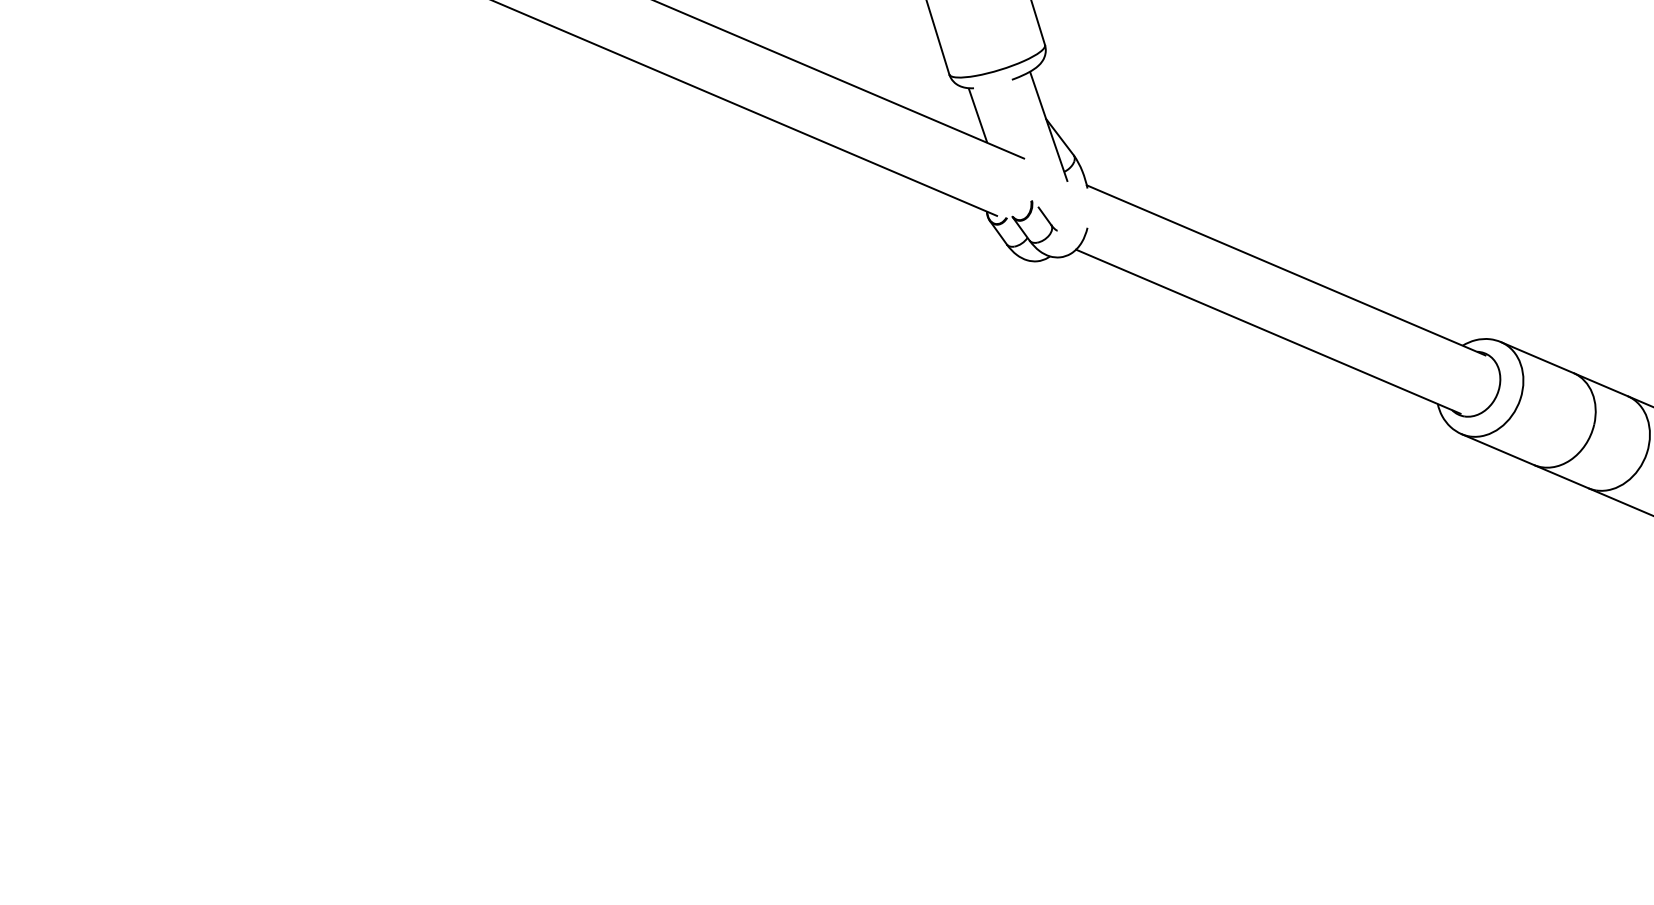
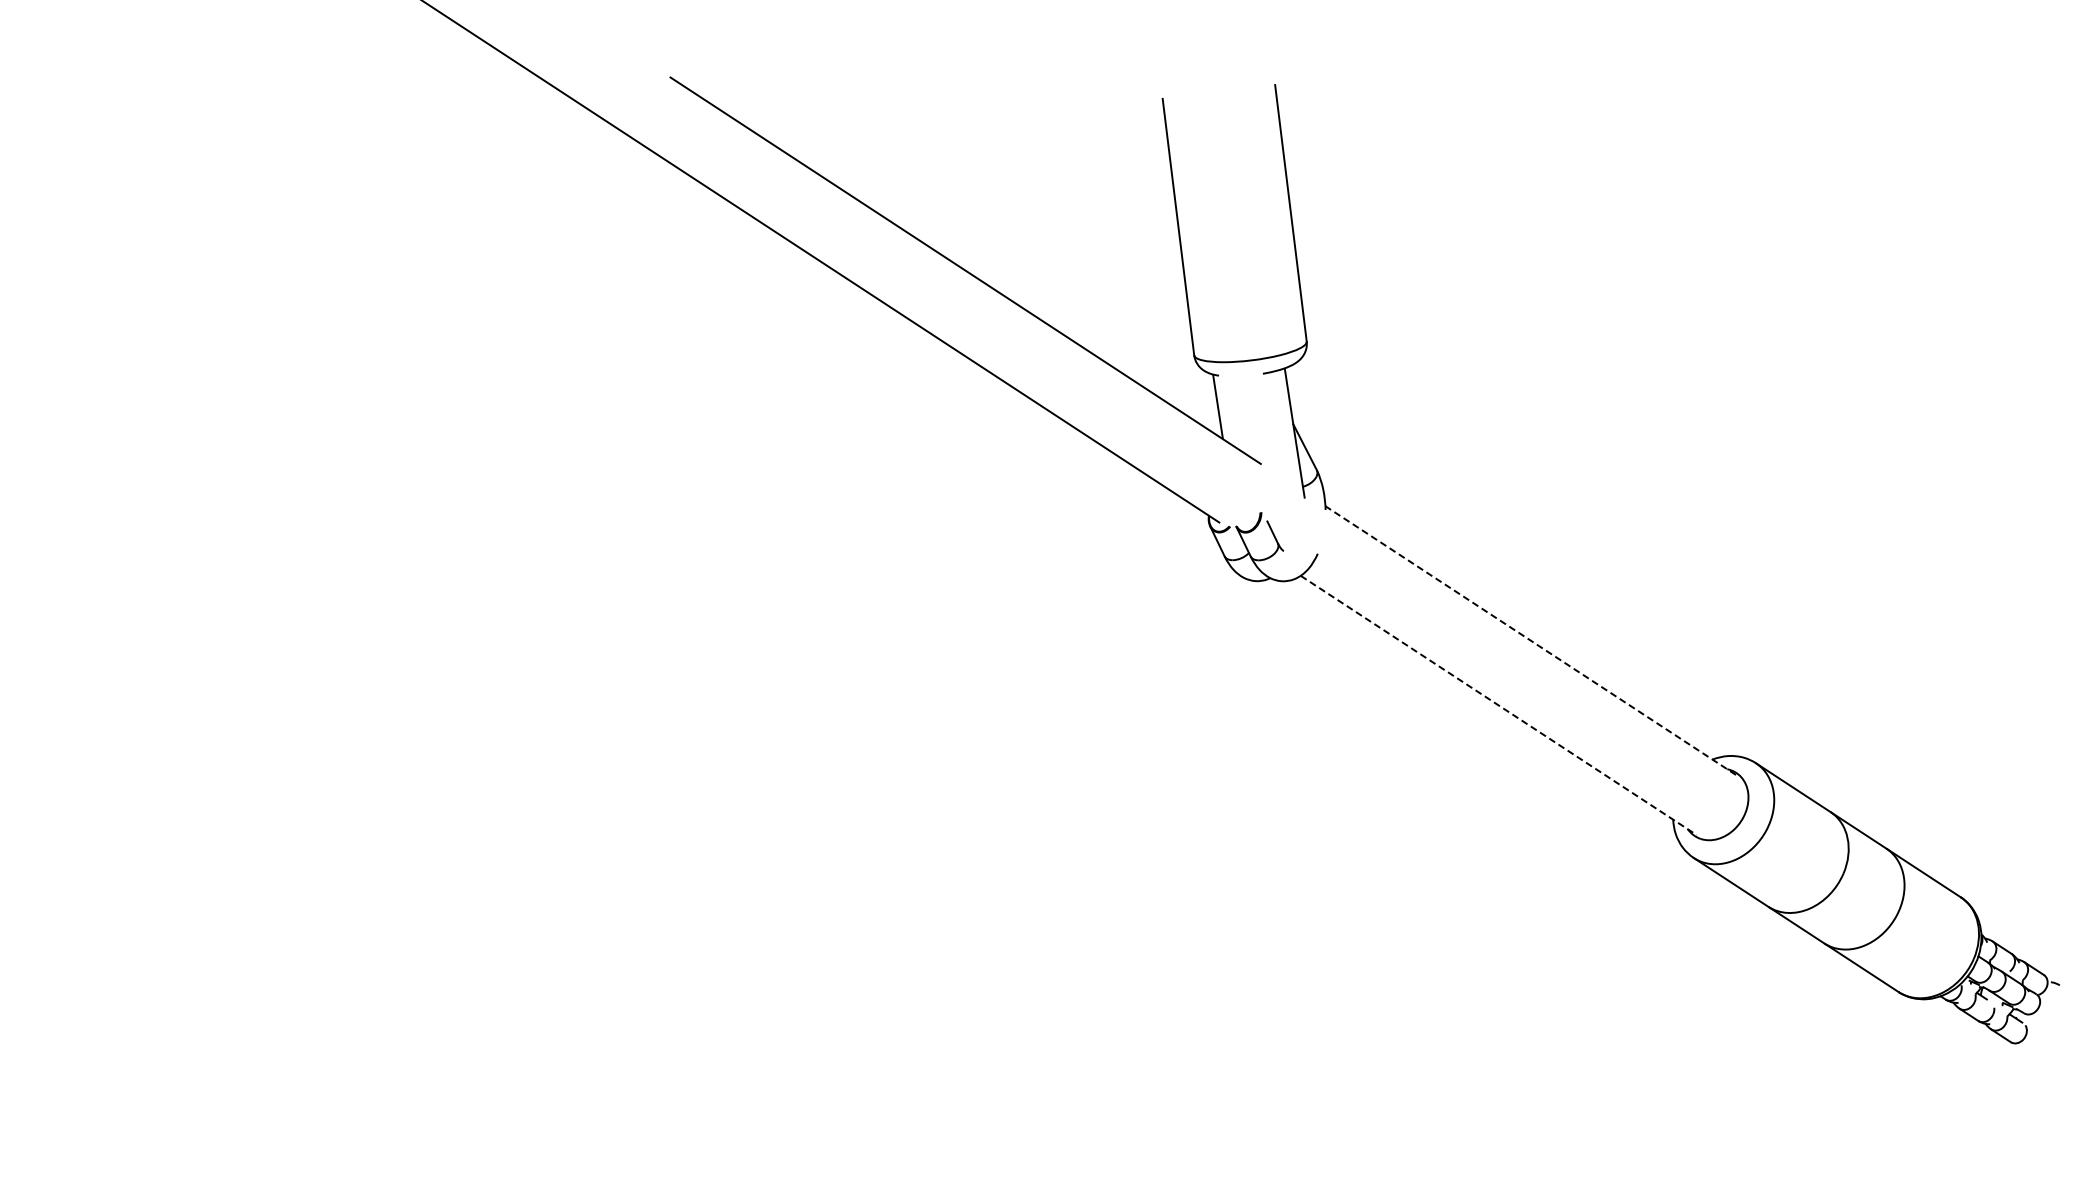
line: (1285, 270) -> (1530, 640), solid -> dashed
line: (1268, 331) -> (1498, 705), solid -> dashed

